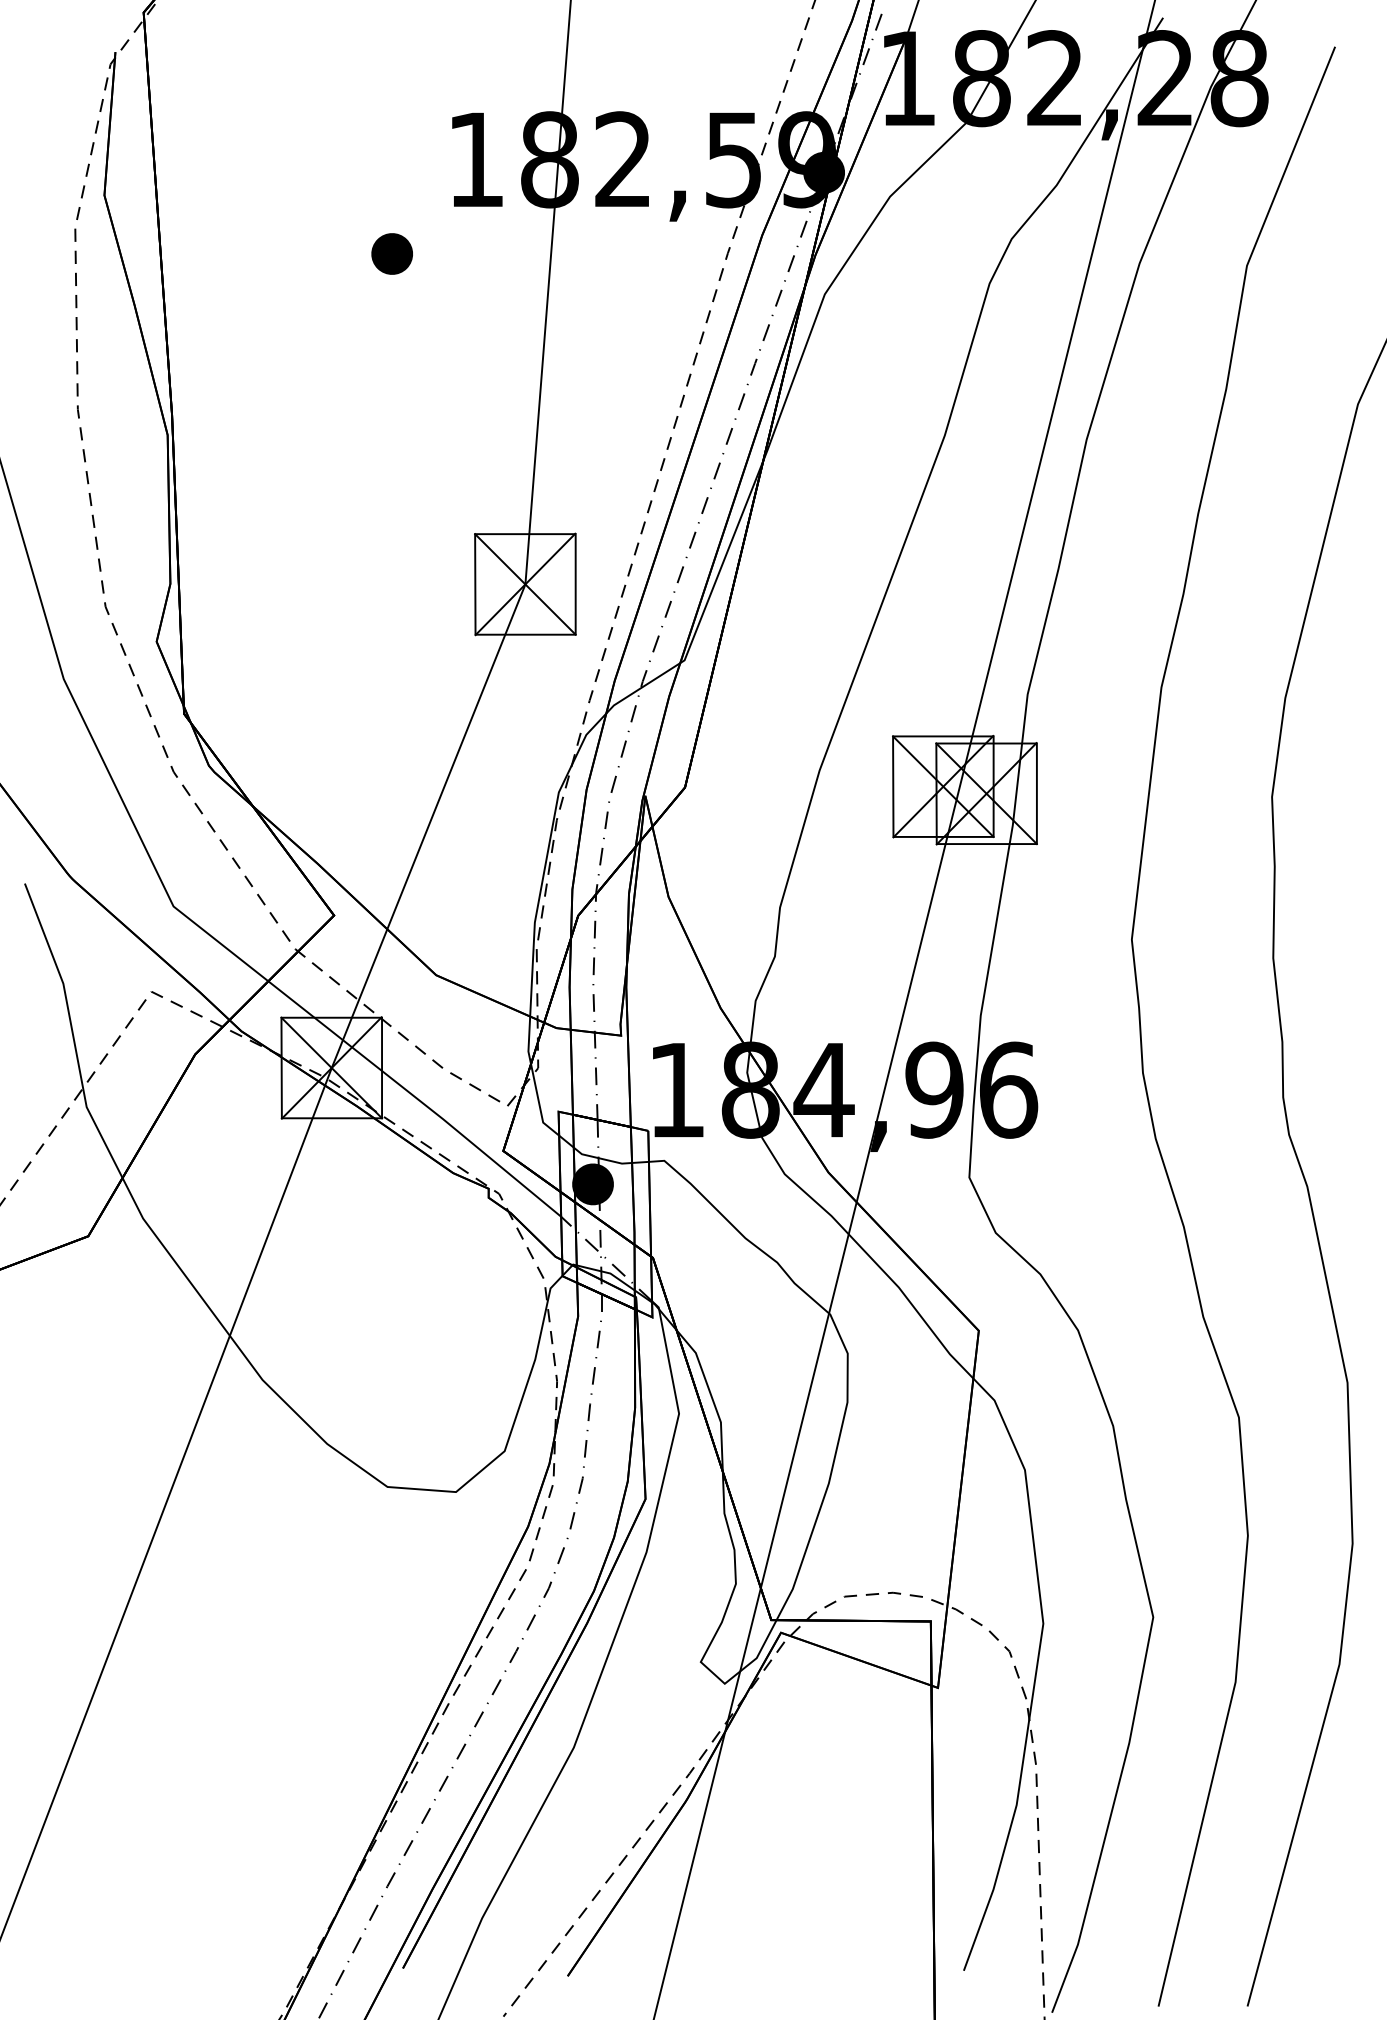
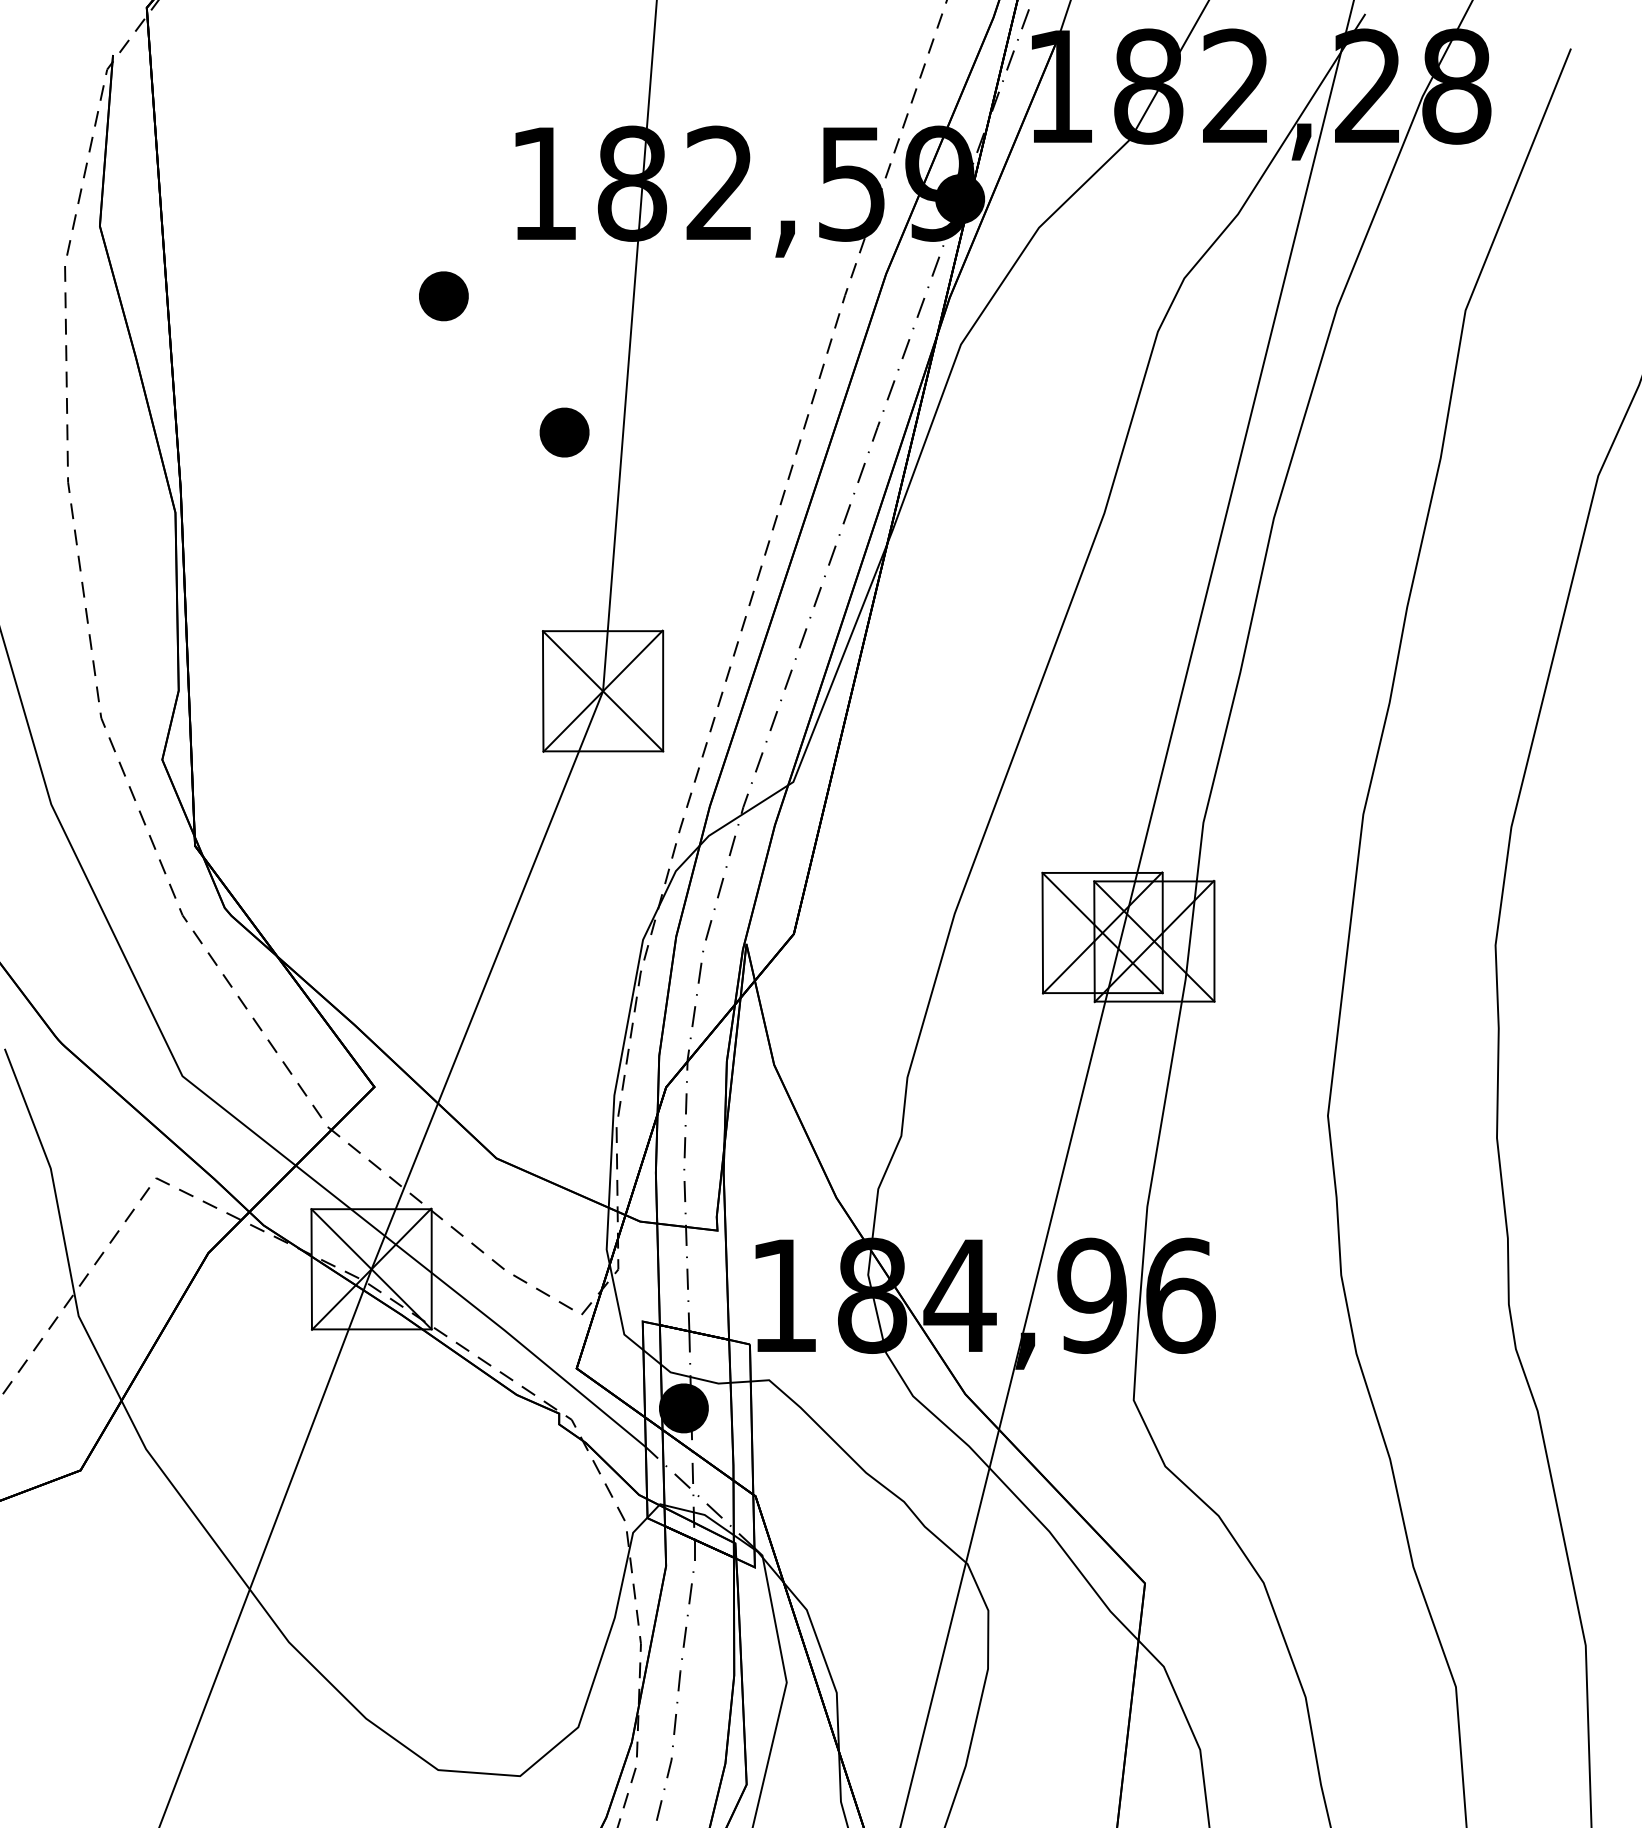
part: (492, 367) -> (563, 431), added

